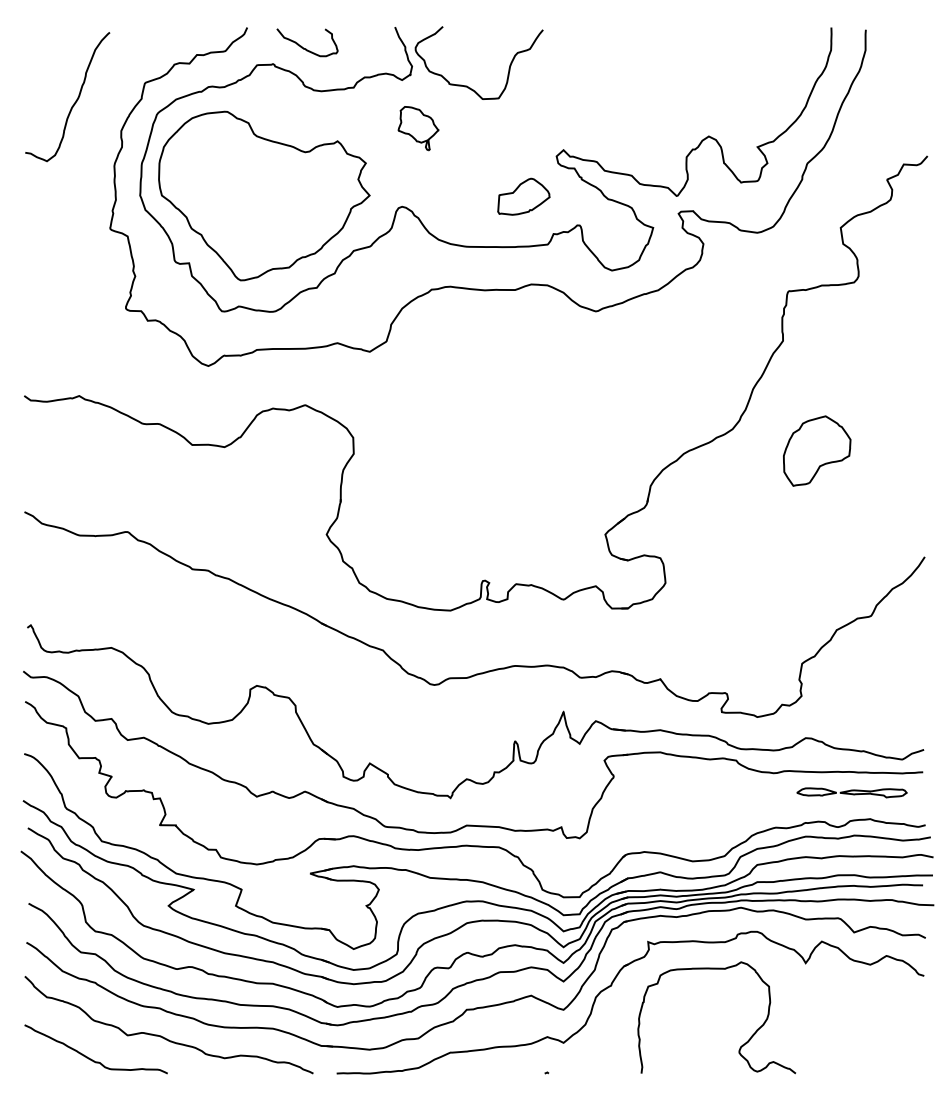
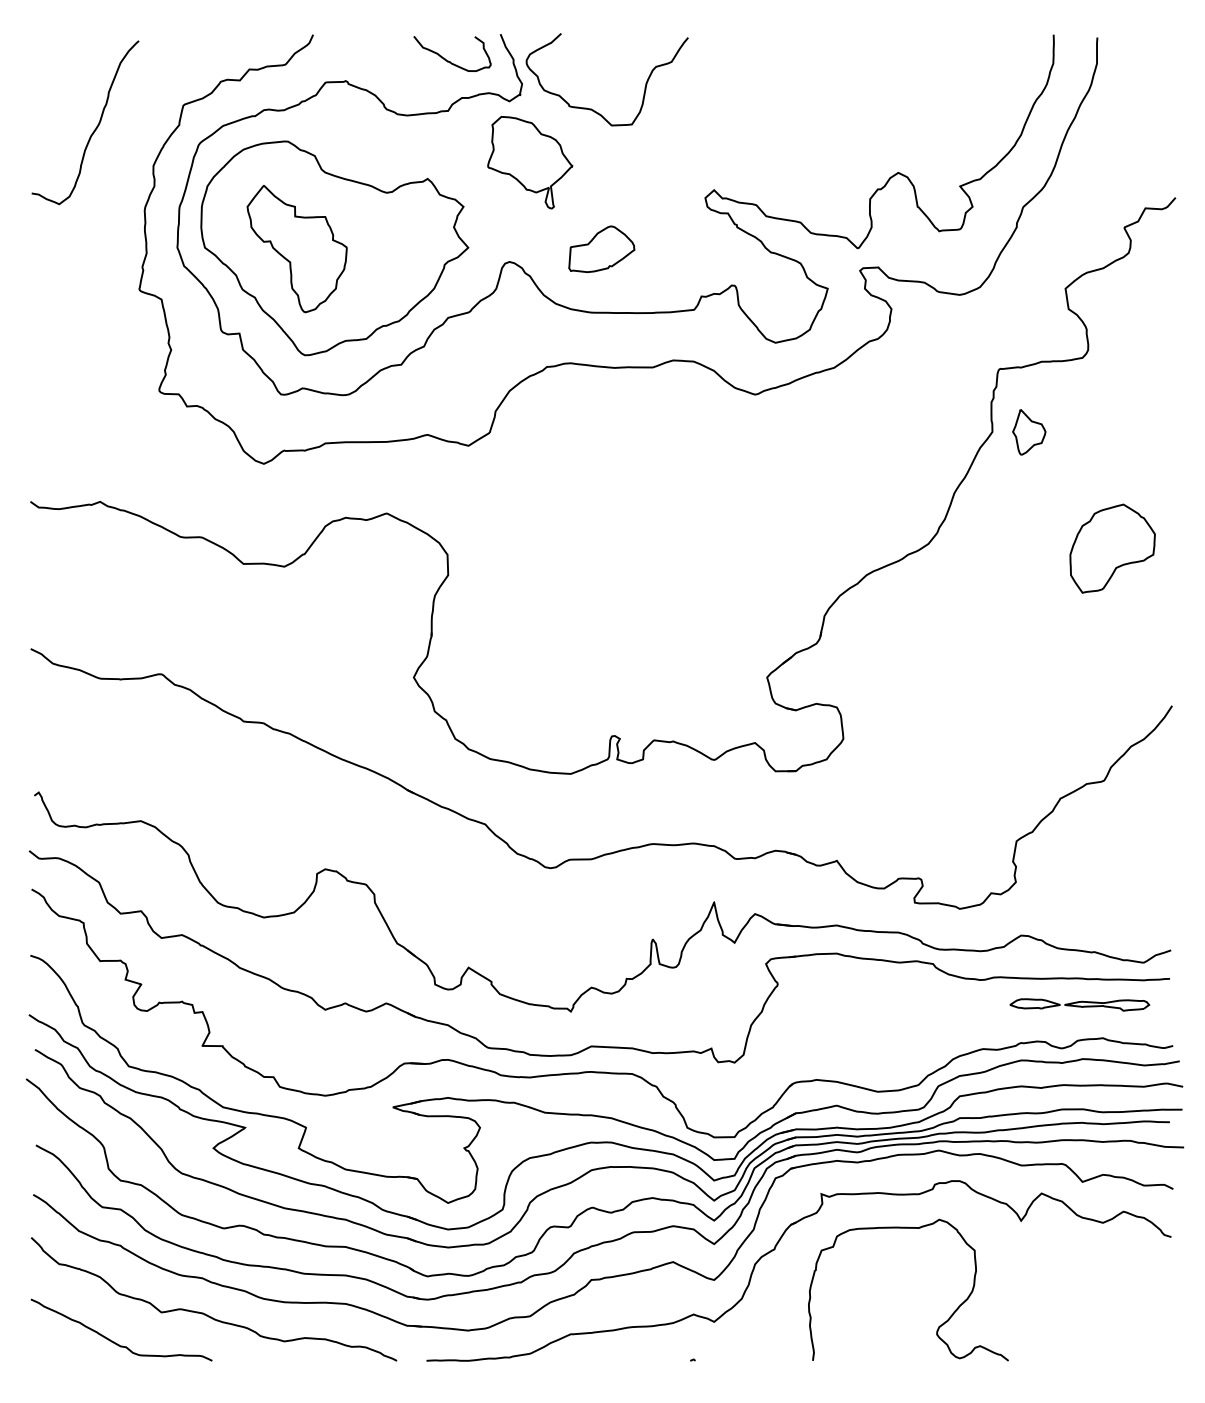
curve: (304, 47) -> (448, 60), moved
part: (418, 128) -> (530, 162), size x1.67
part: (234, 196) -> (296, 249), added
part: (523, 196) -> (601, 249), moved
part: (812, 341) -> (1029, 432), added
part: (817, 450) -> (1112, 548), moved

